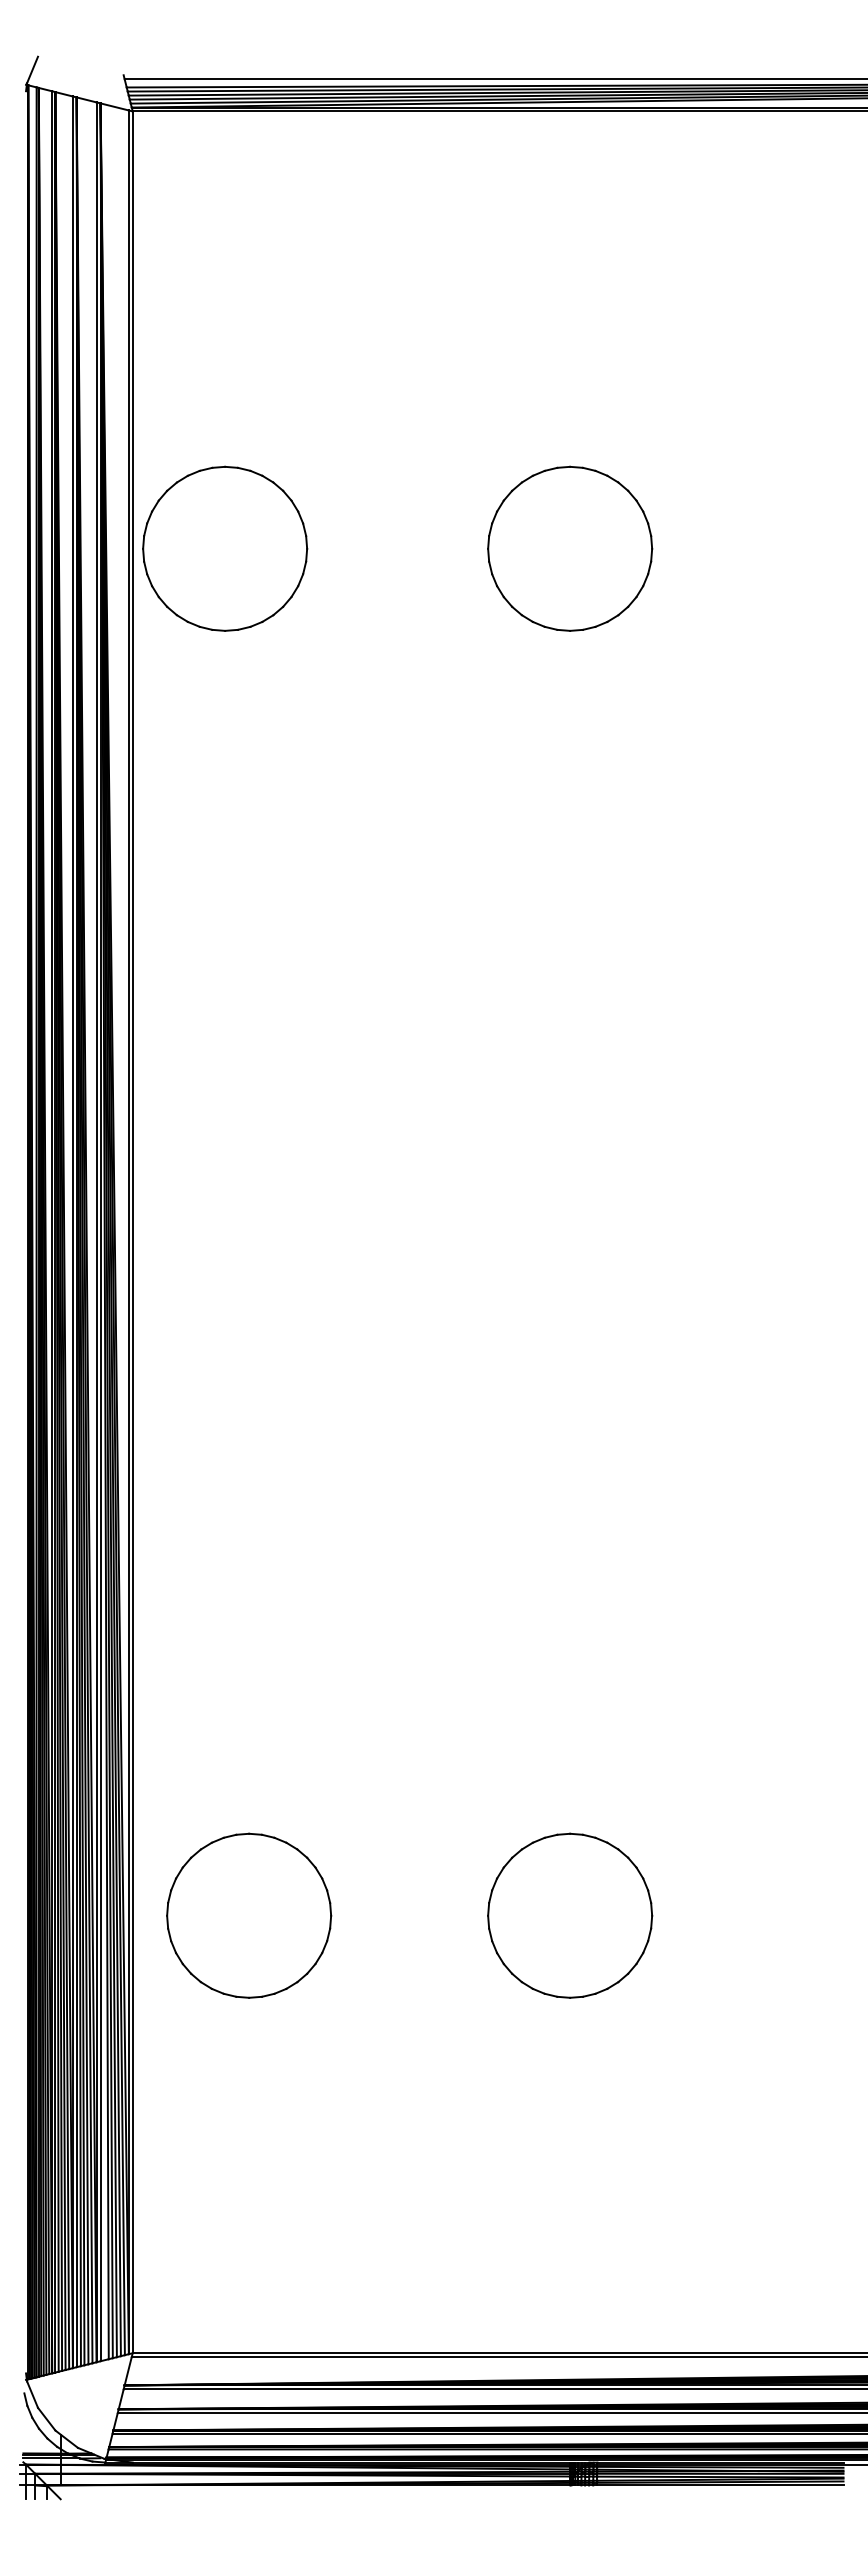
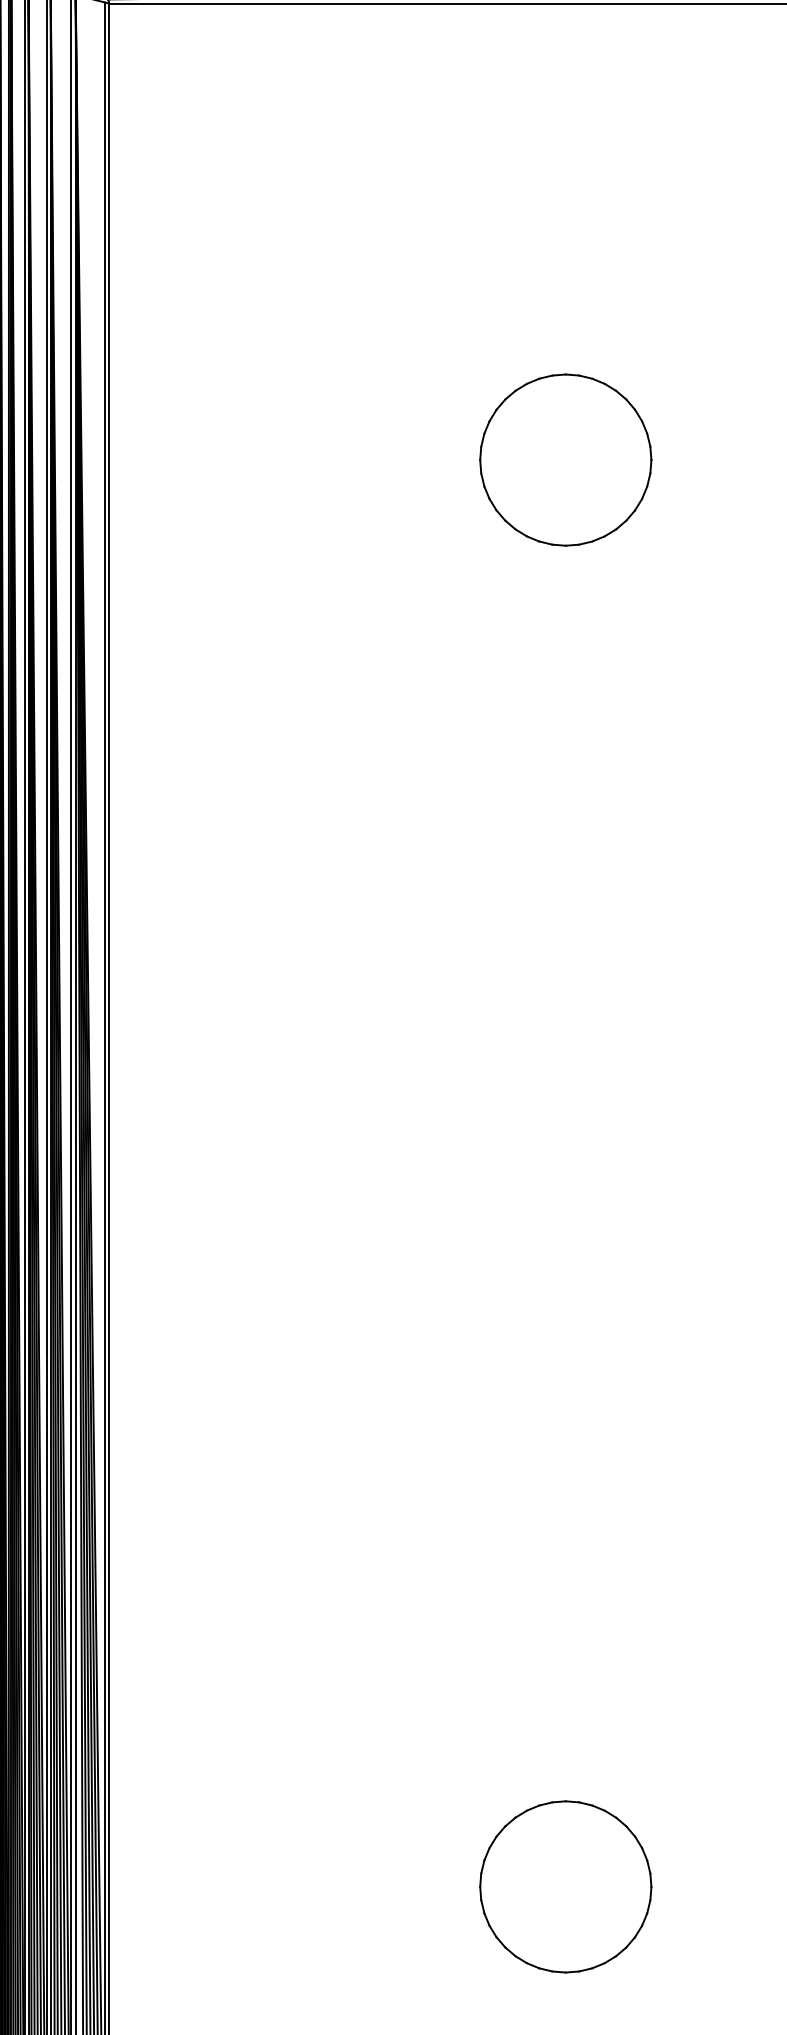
part: (225, 548) -> (206, 459), removed
part: (249, 1915) -> (231, 1886), removed

